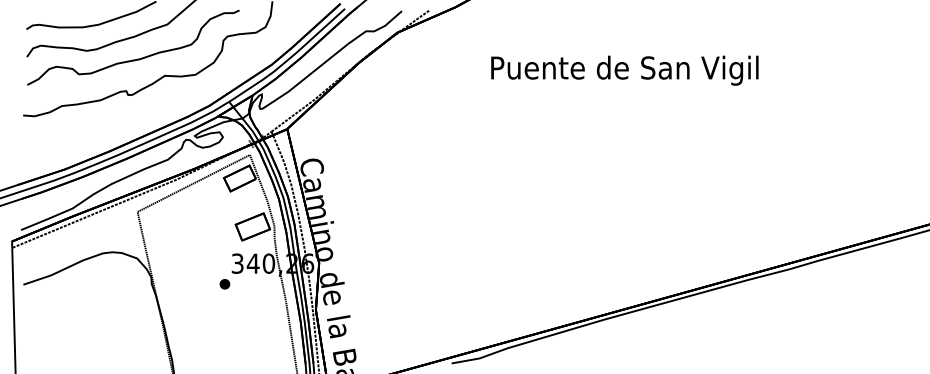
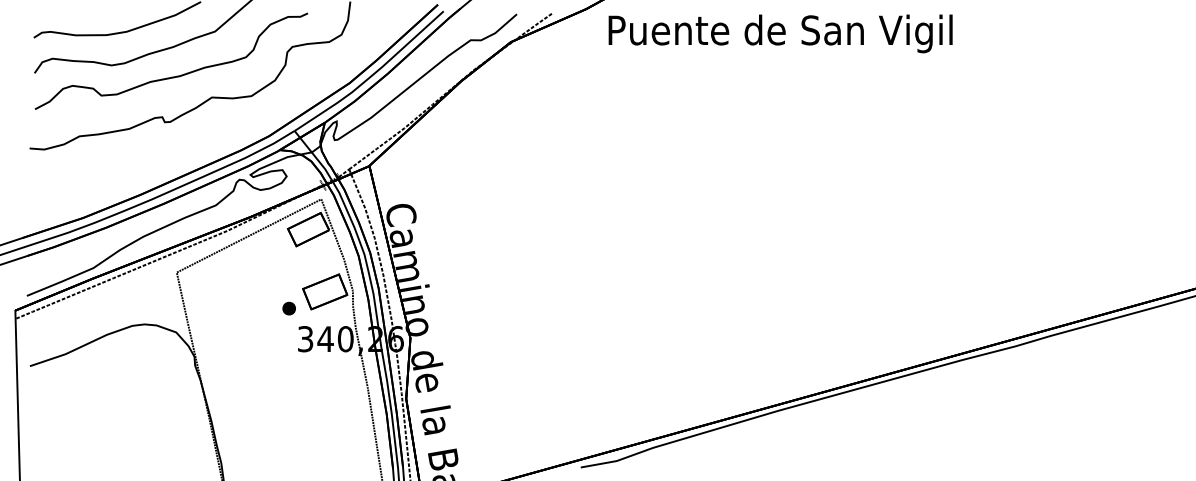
text: (624, 70) -> (780, 33), moved
part: (224, 284) -> (288, 308), moved

